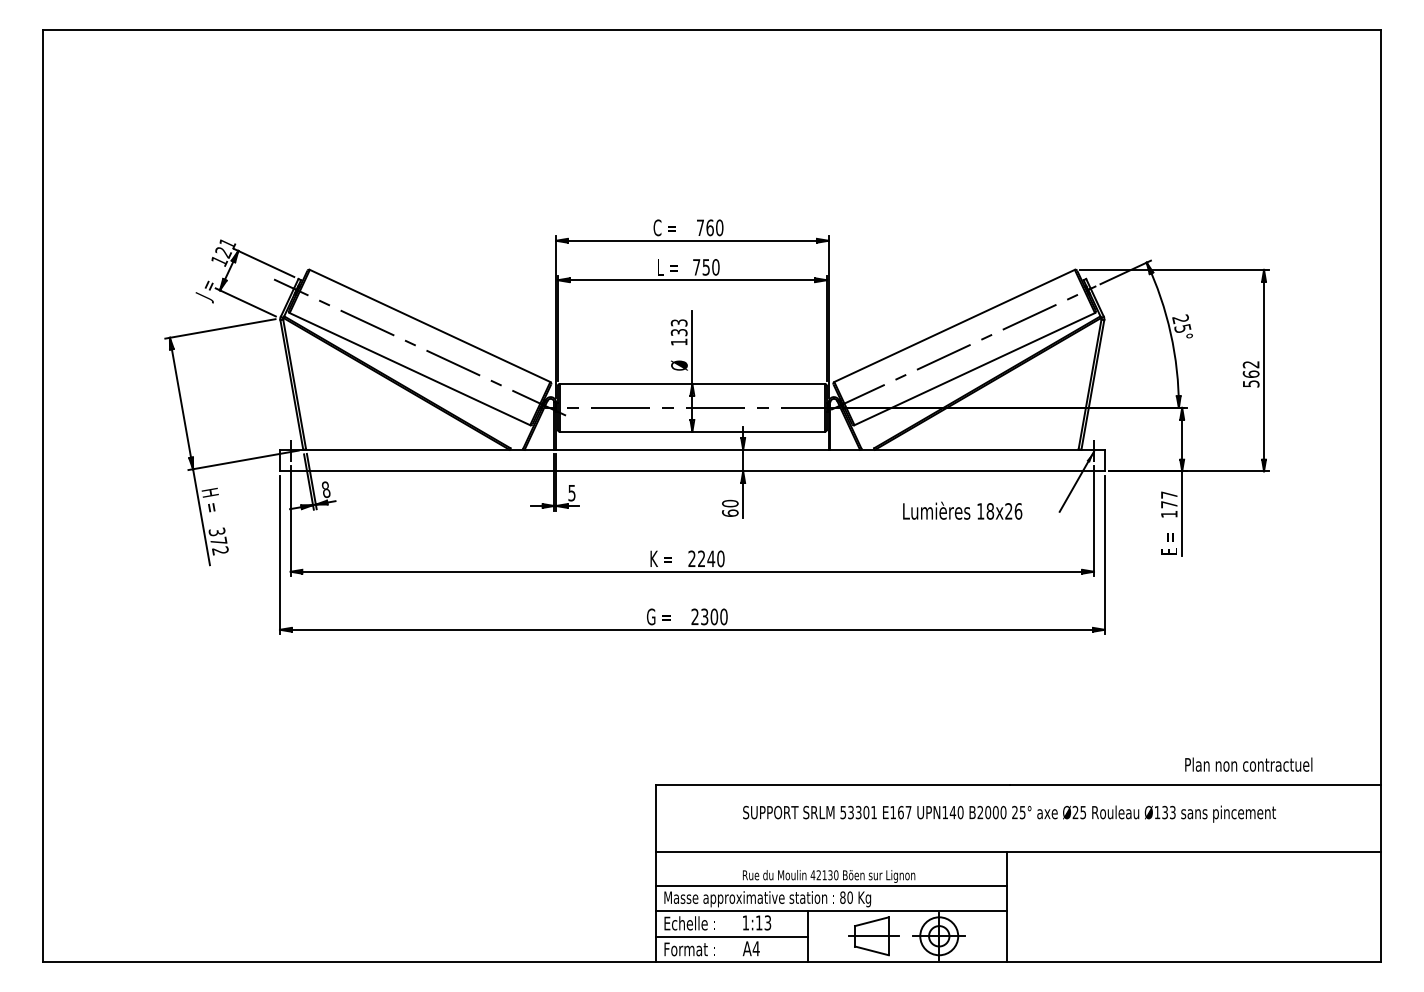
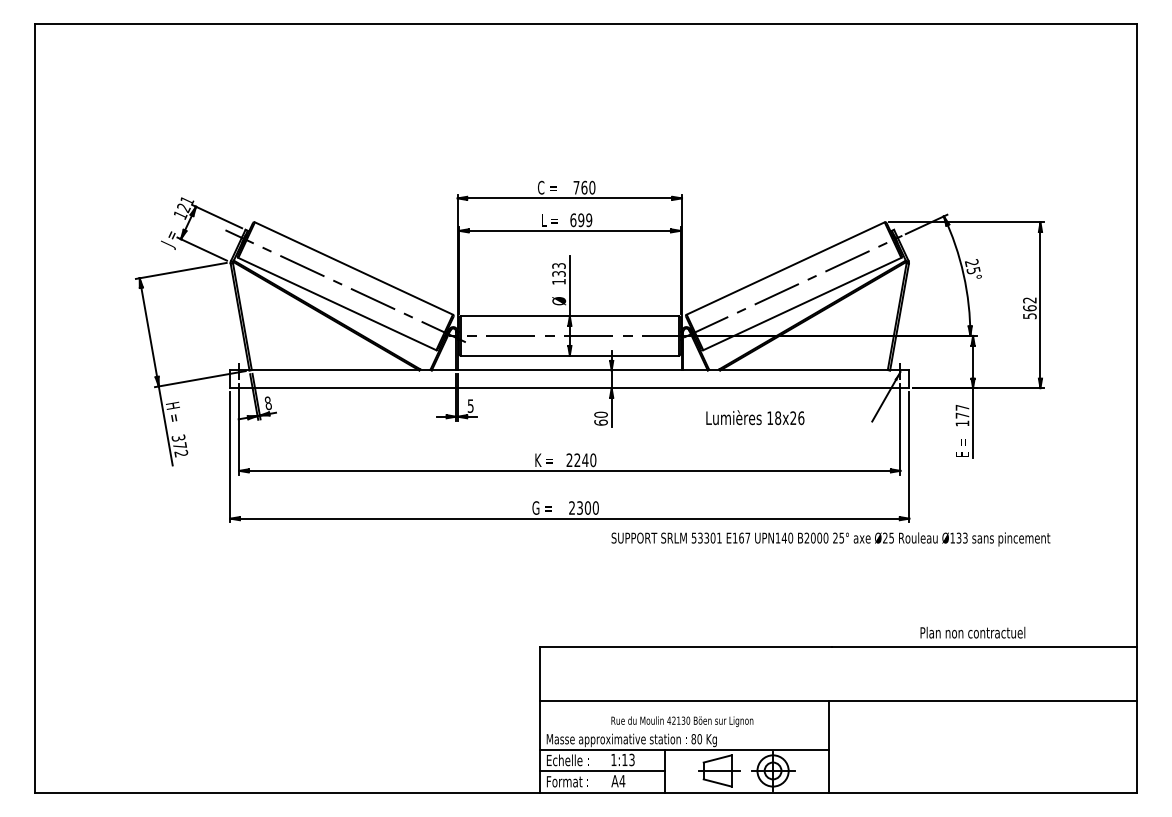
text: (706, 267) -> (581, 220), 750 -> 699
text: (962, 510) -> (755, 417), moved
text: (1248, 764) -> (972, 632), moved
text: (1008, 814) -> (830, 539), moved
line: (830, 885) -> (683, 729), removed

